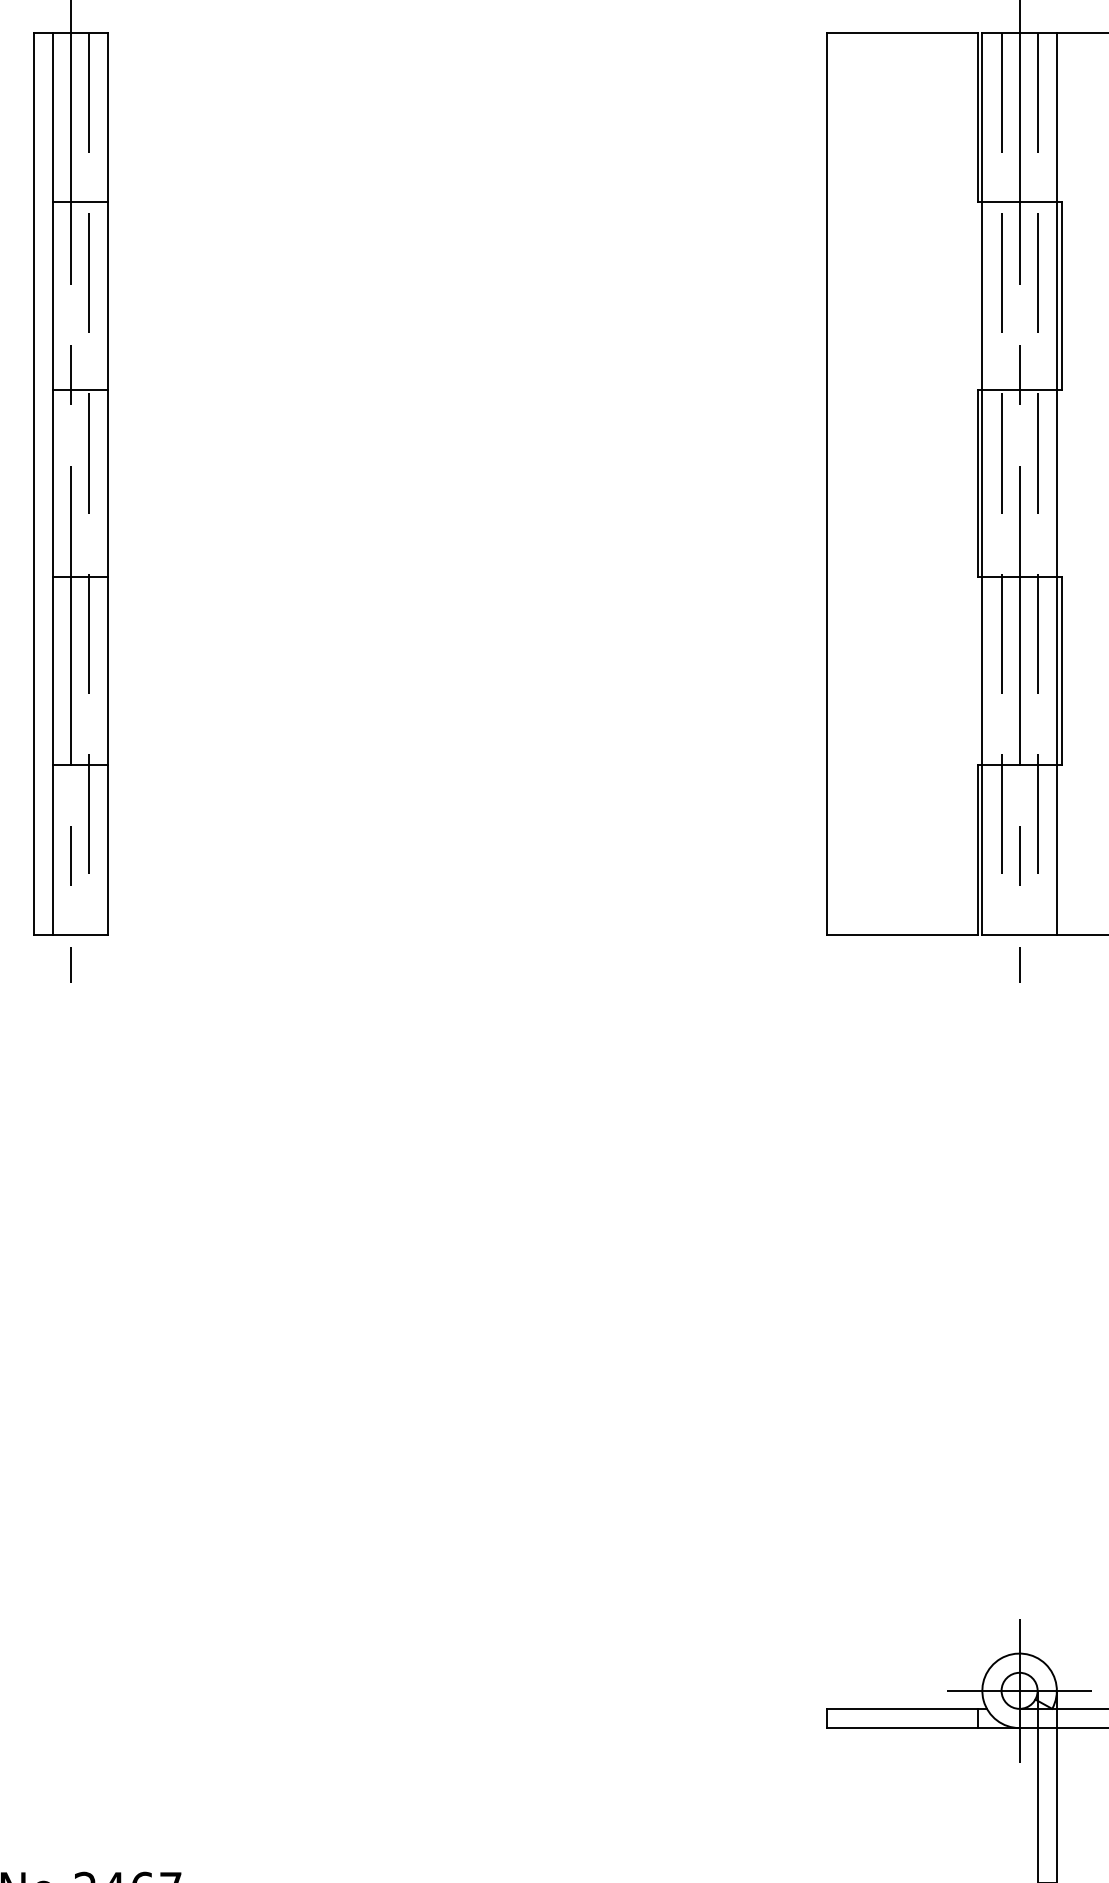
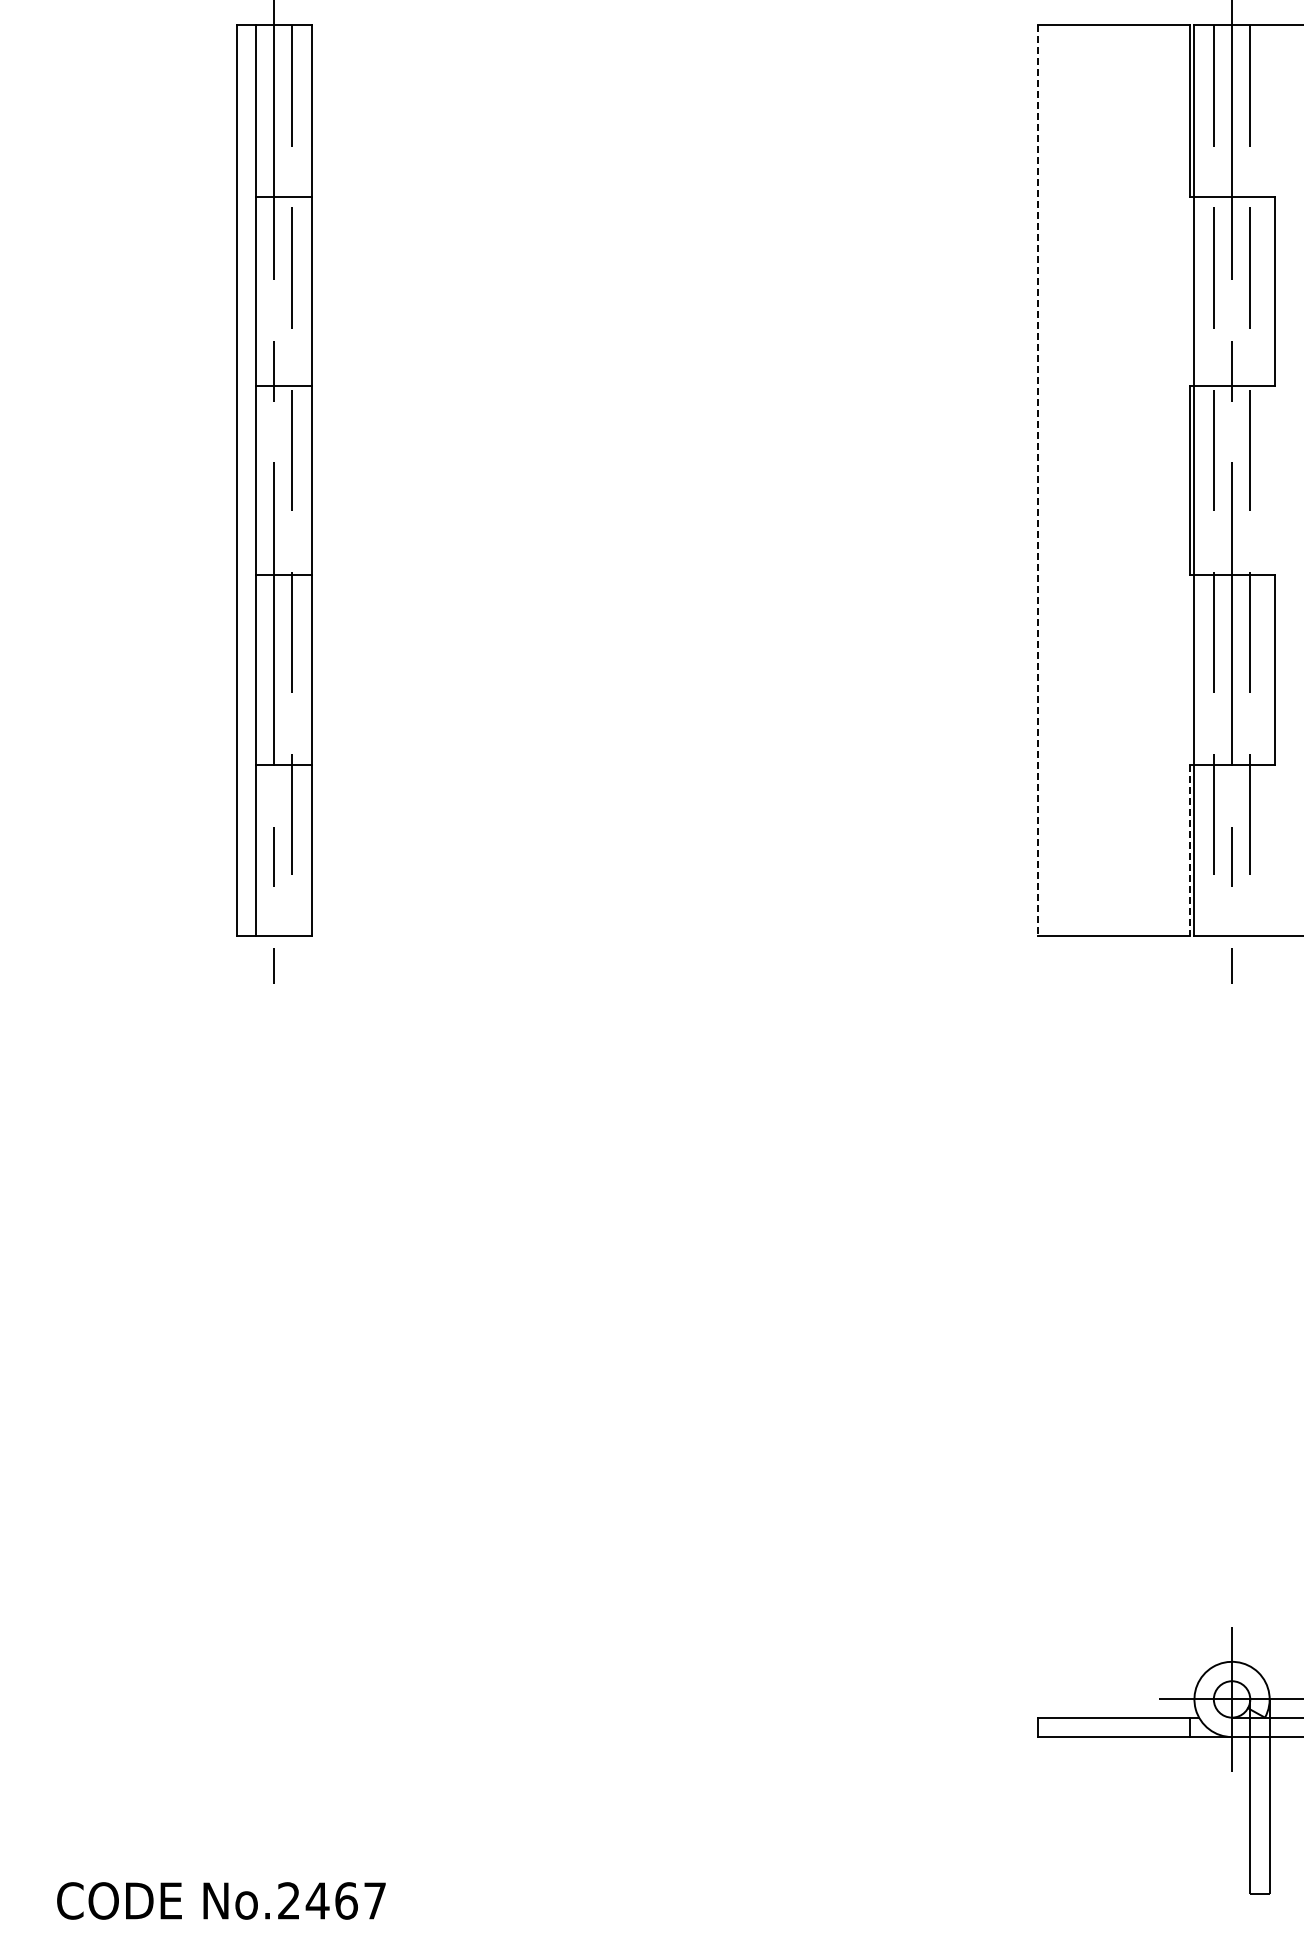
line: (1056, 483) -> (1269, 480), removed
line: (826, 484) -> (1037, 481), solid -> dashed
line: (977, 849) -> (1189, 850), solid -> dashed

